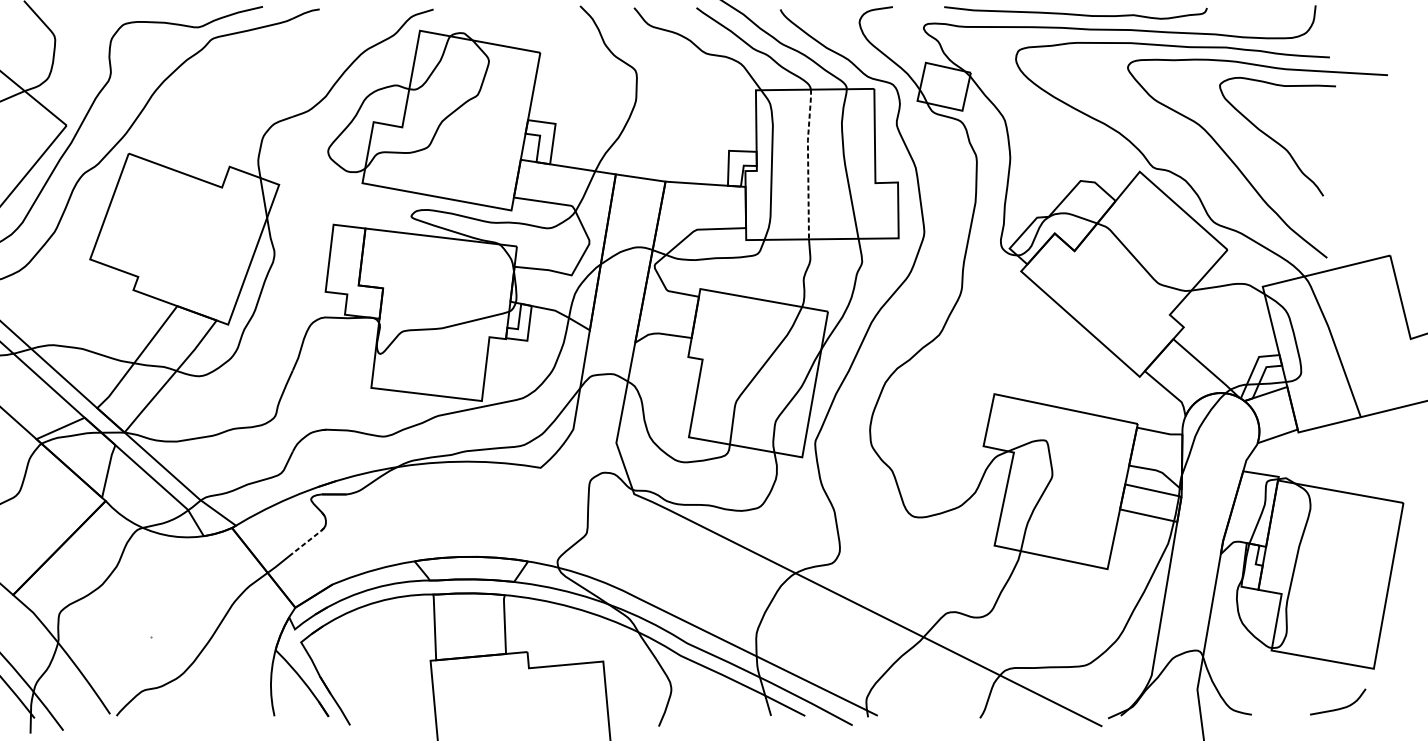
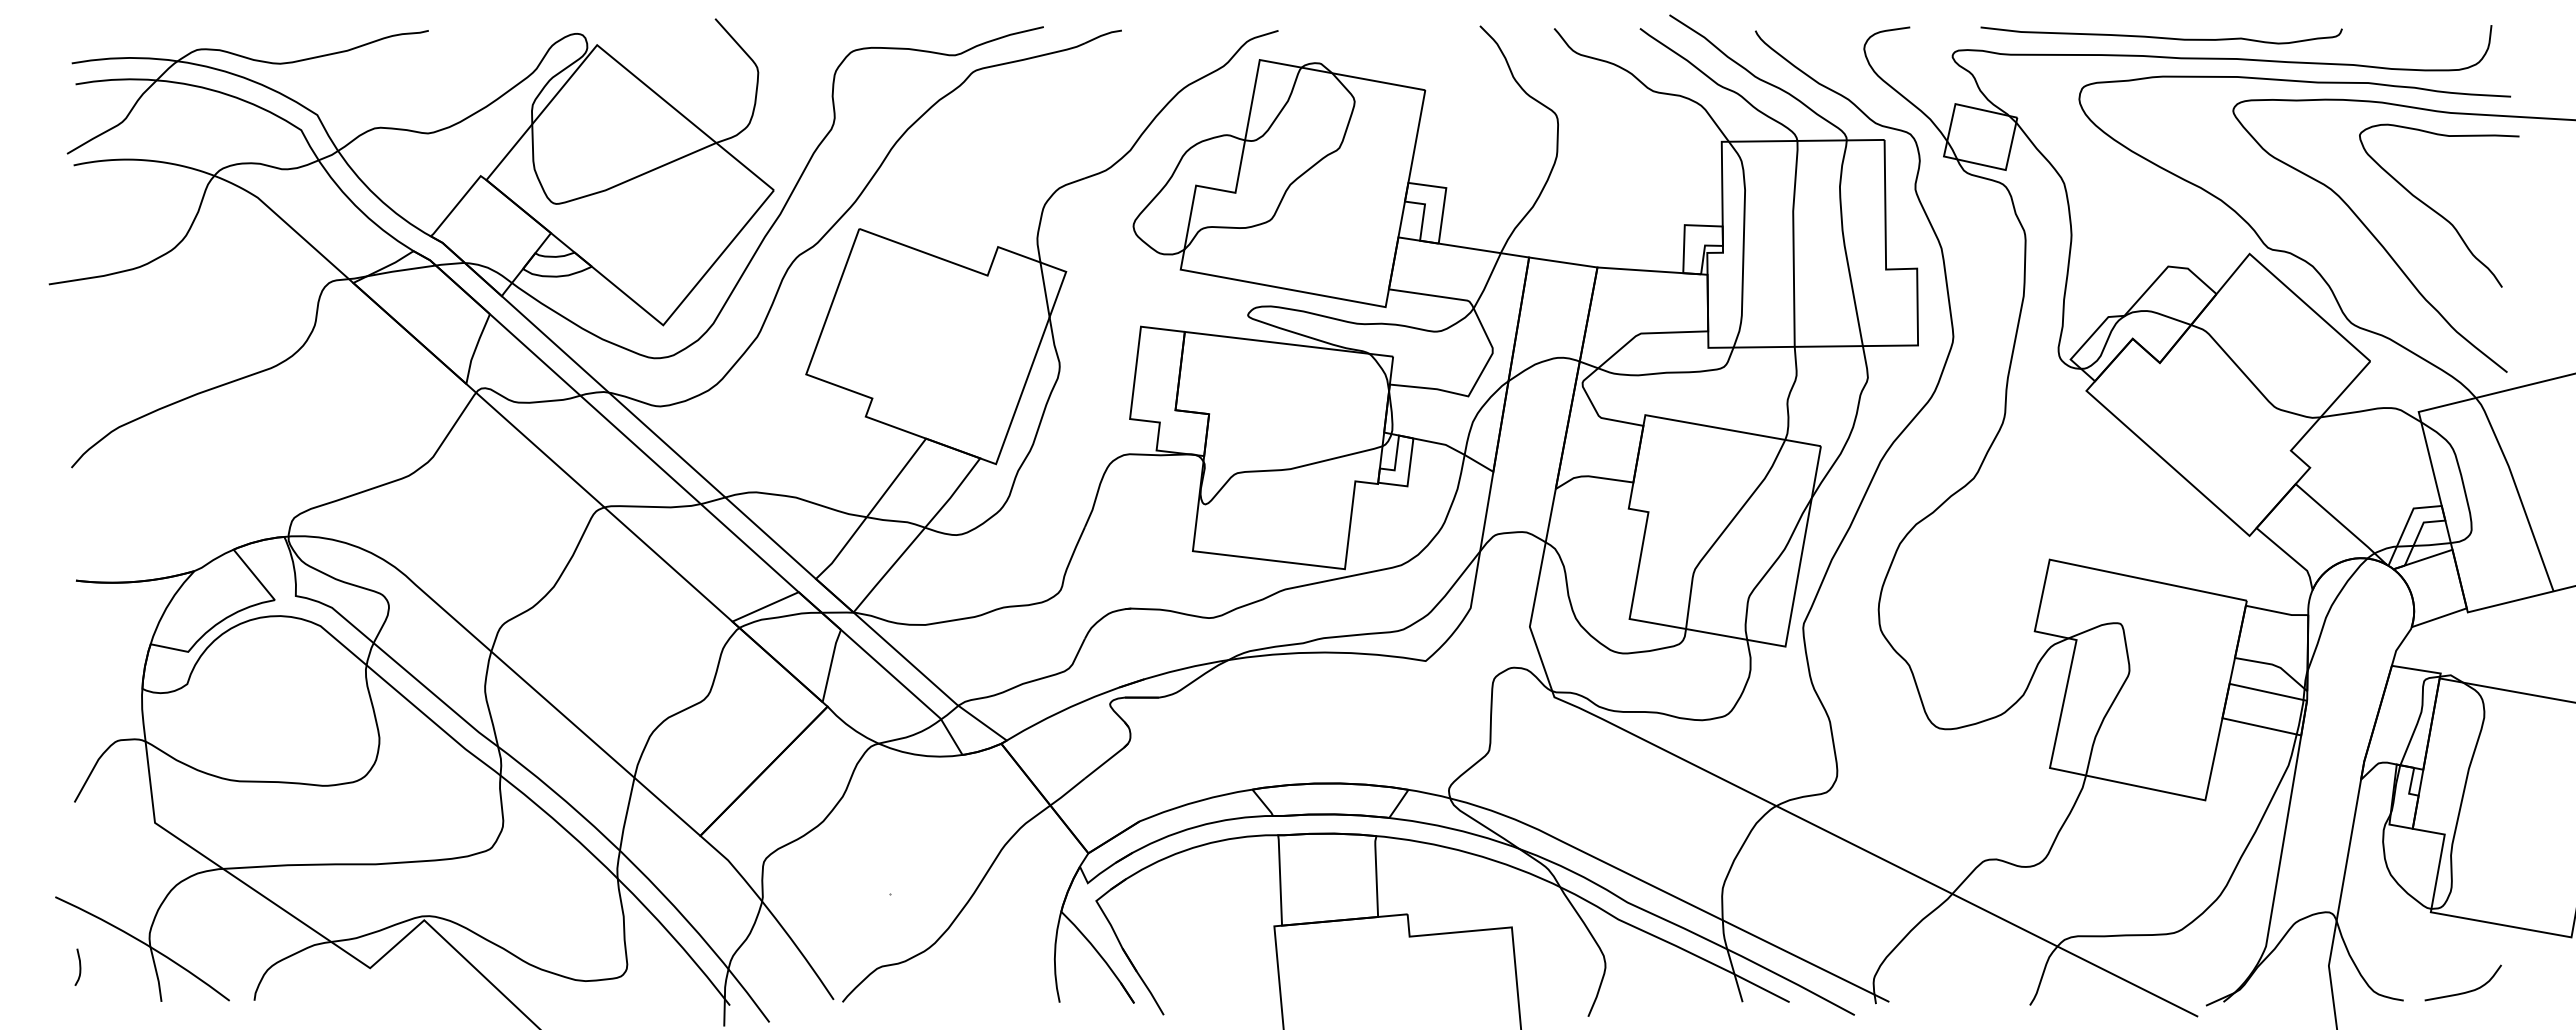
line: (808, 164) -> (1793, 243), dashed -> solid
line: (308, 540) -> (1106, 761), dashed -> solid
curve: (1339, 708) -> (2465, 991), moved

